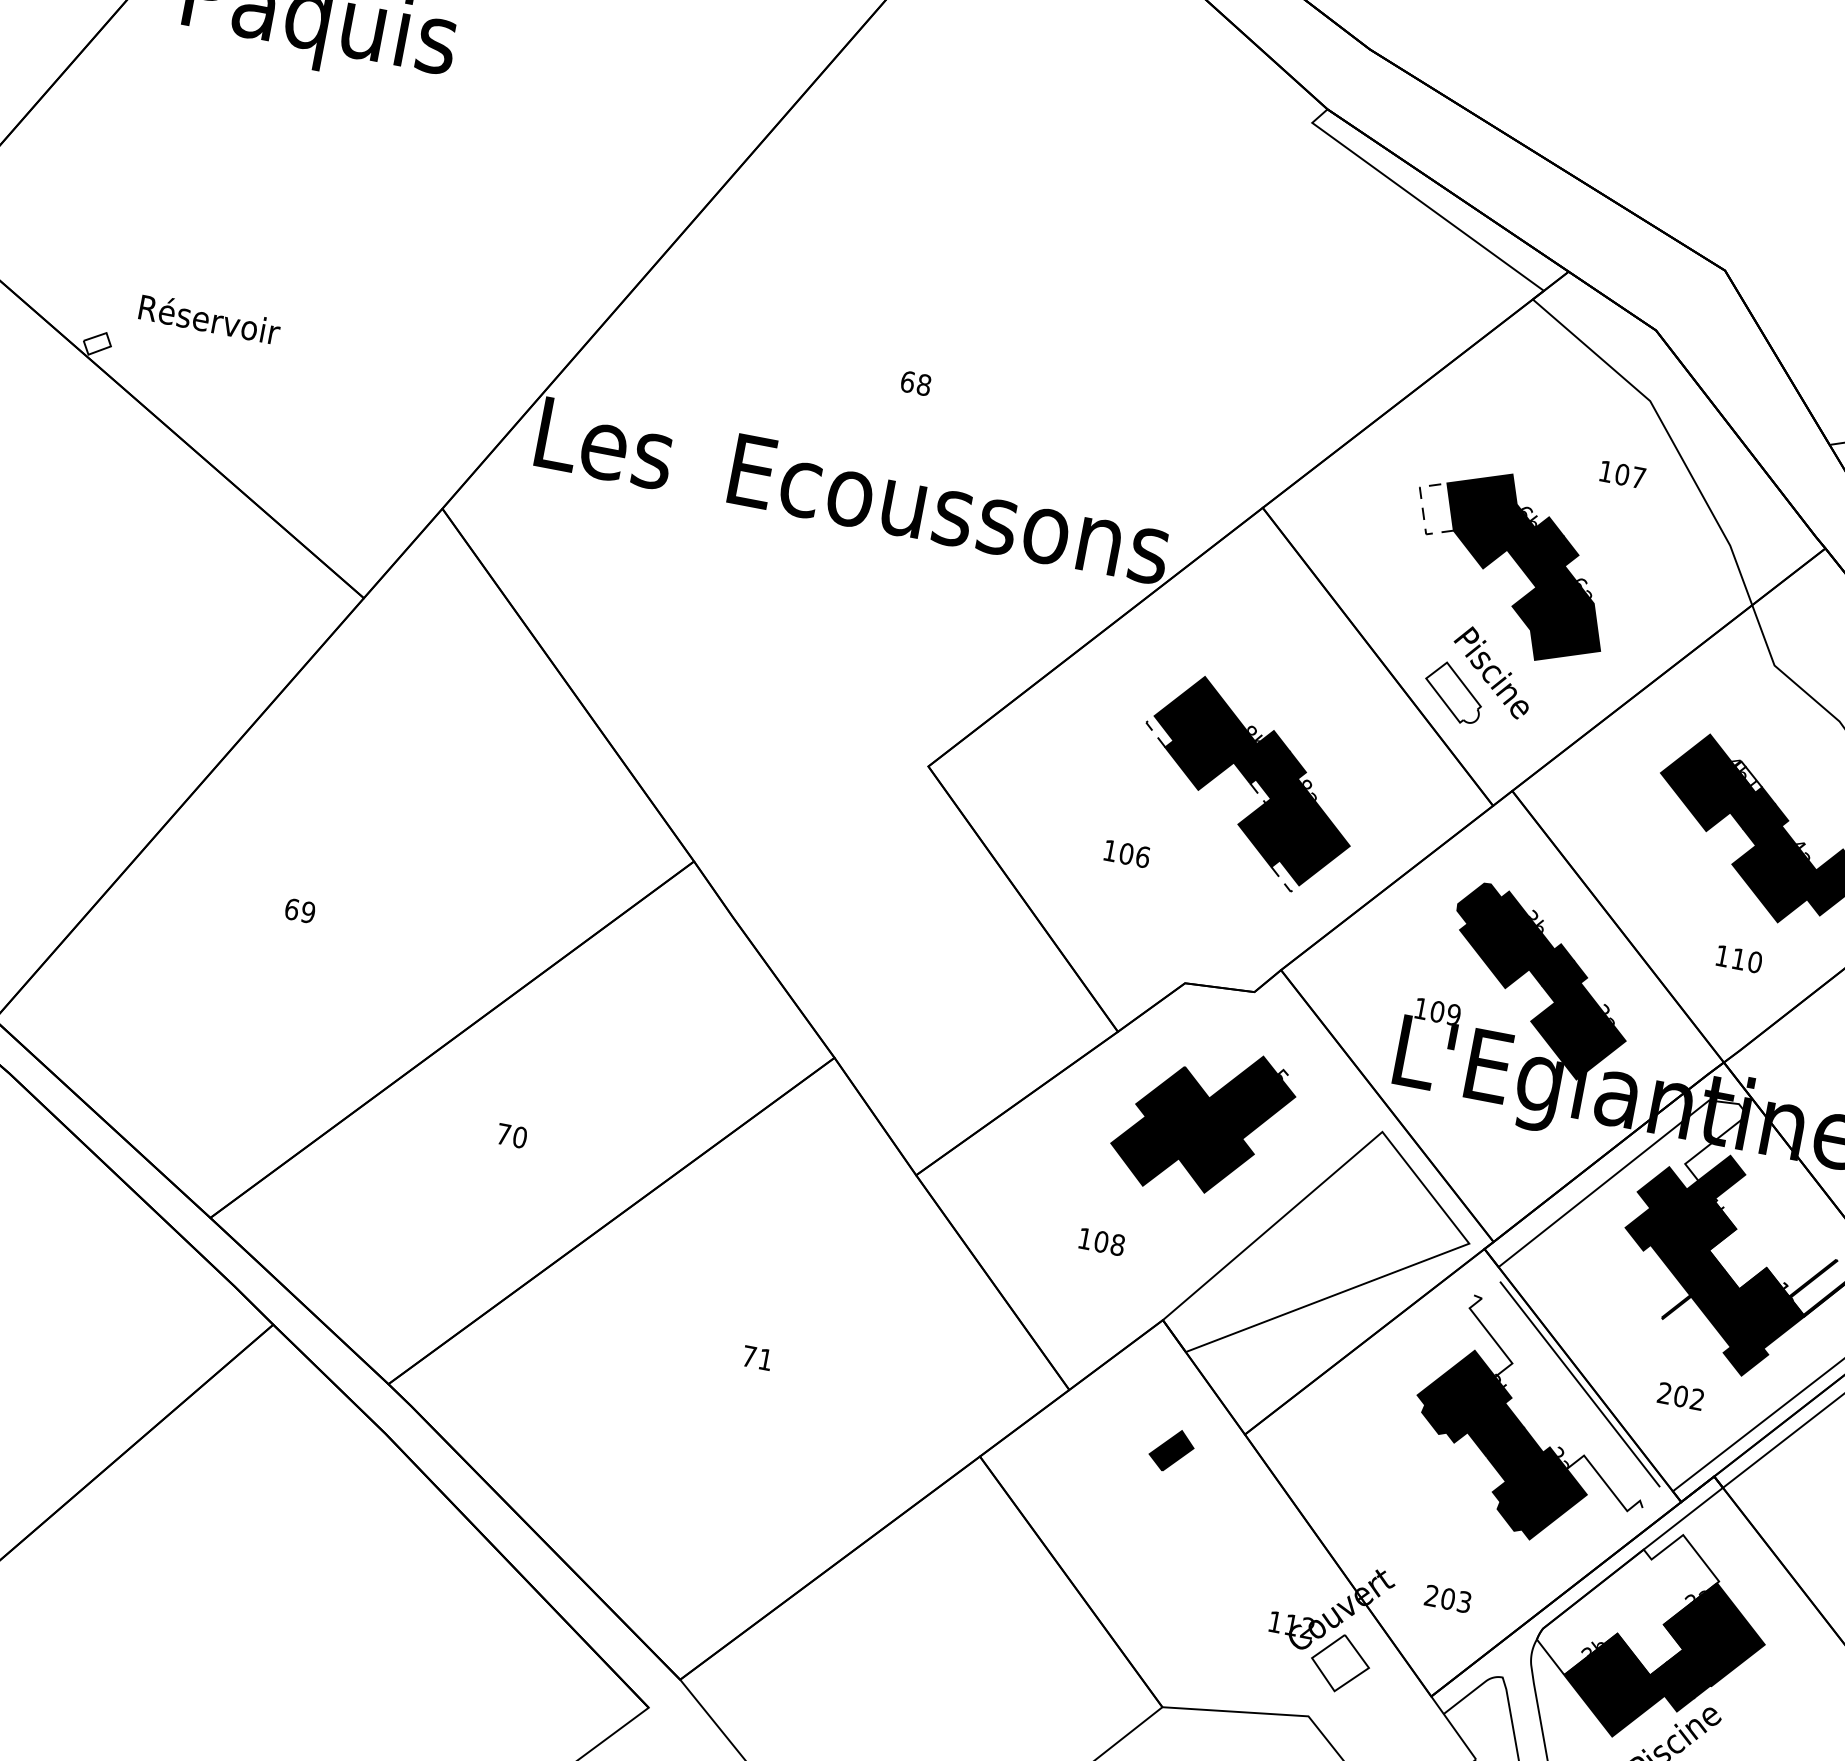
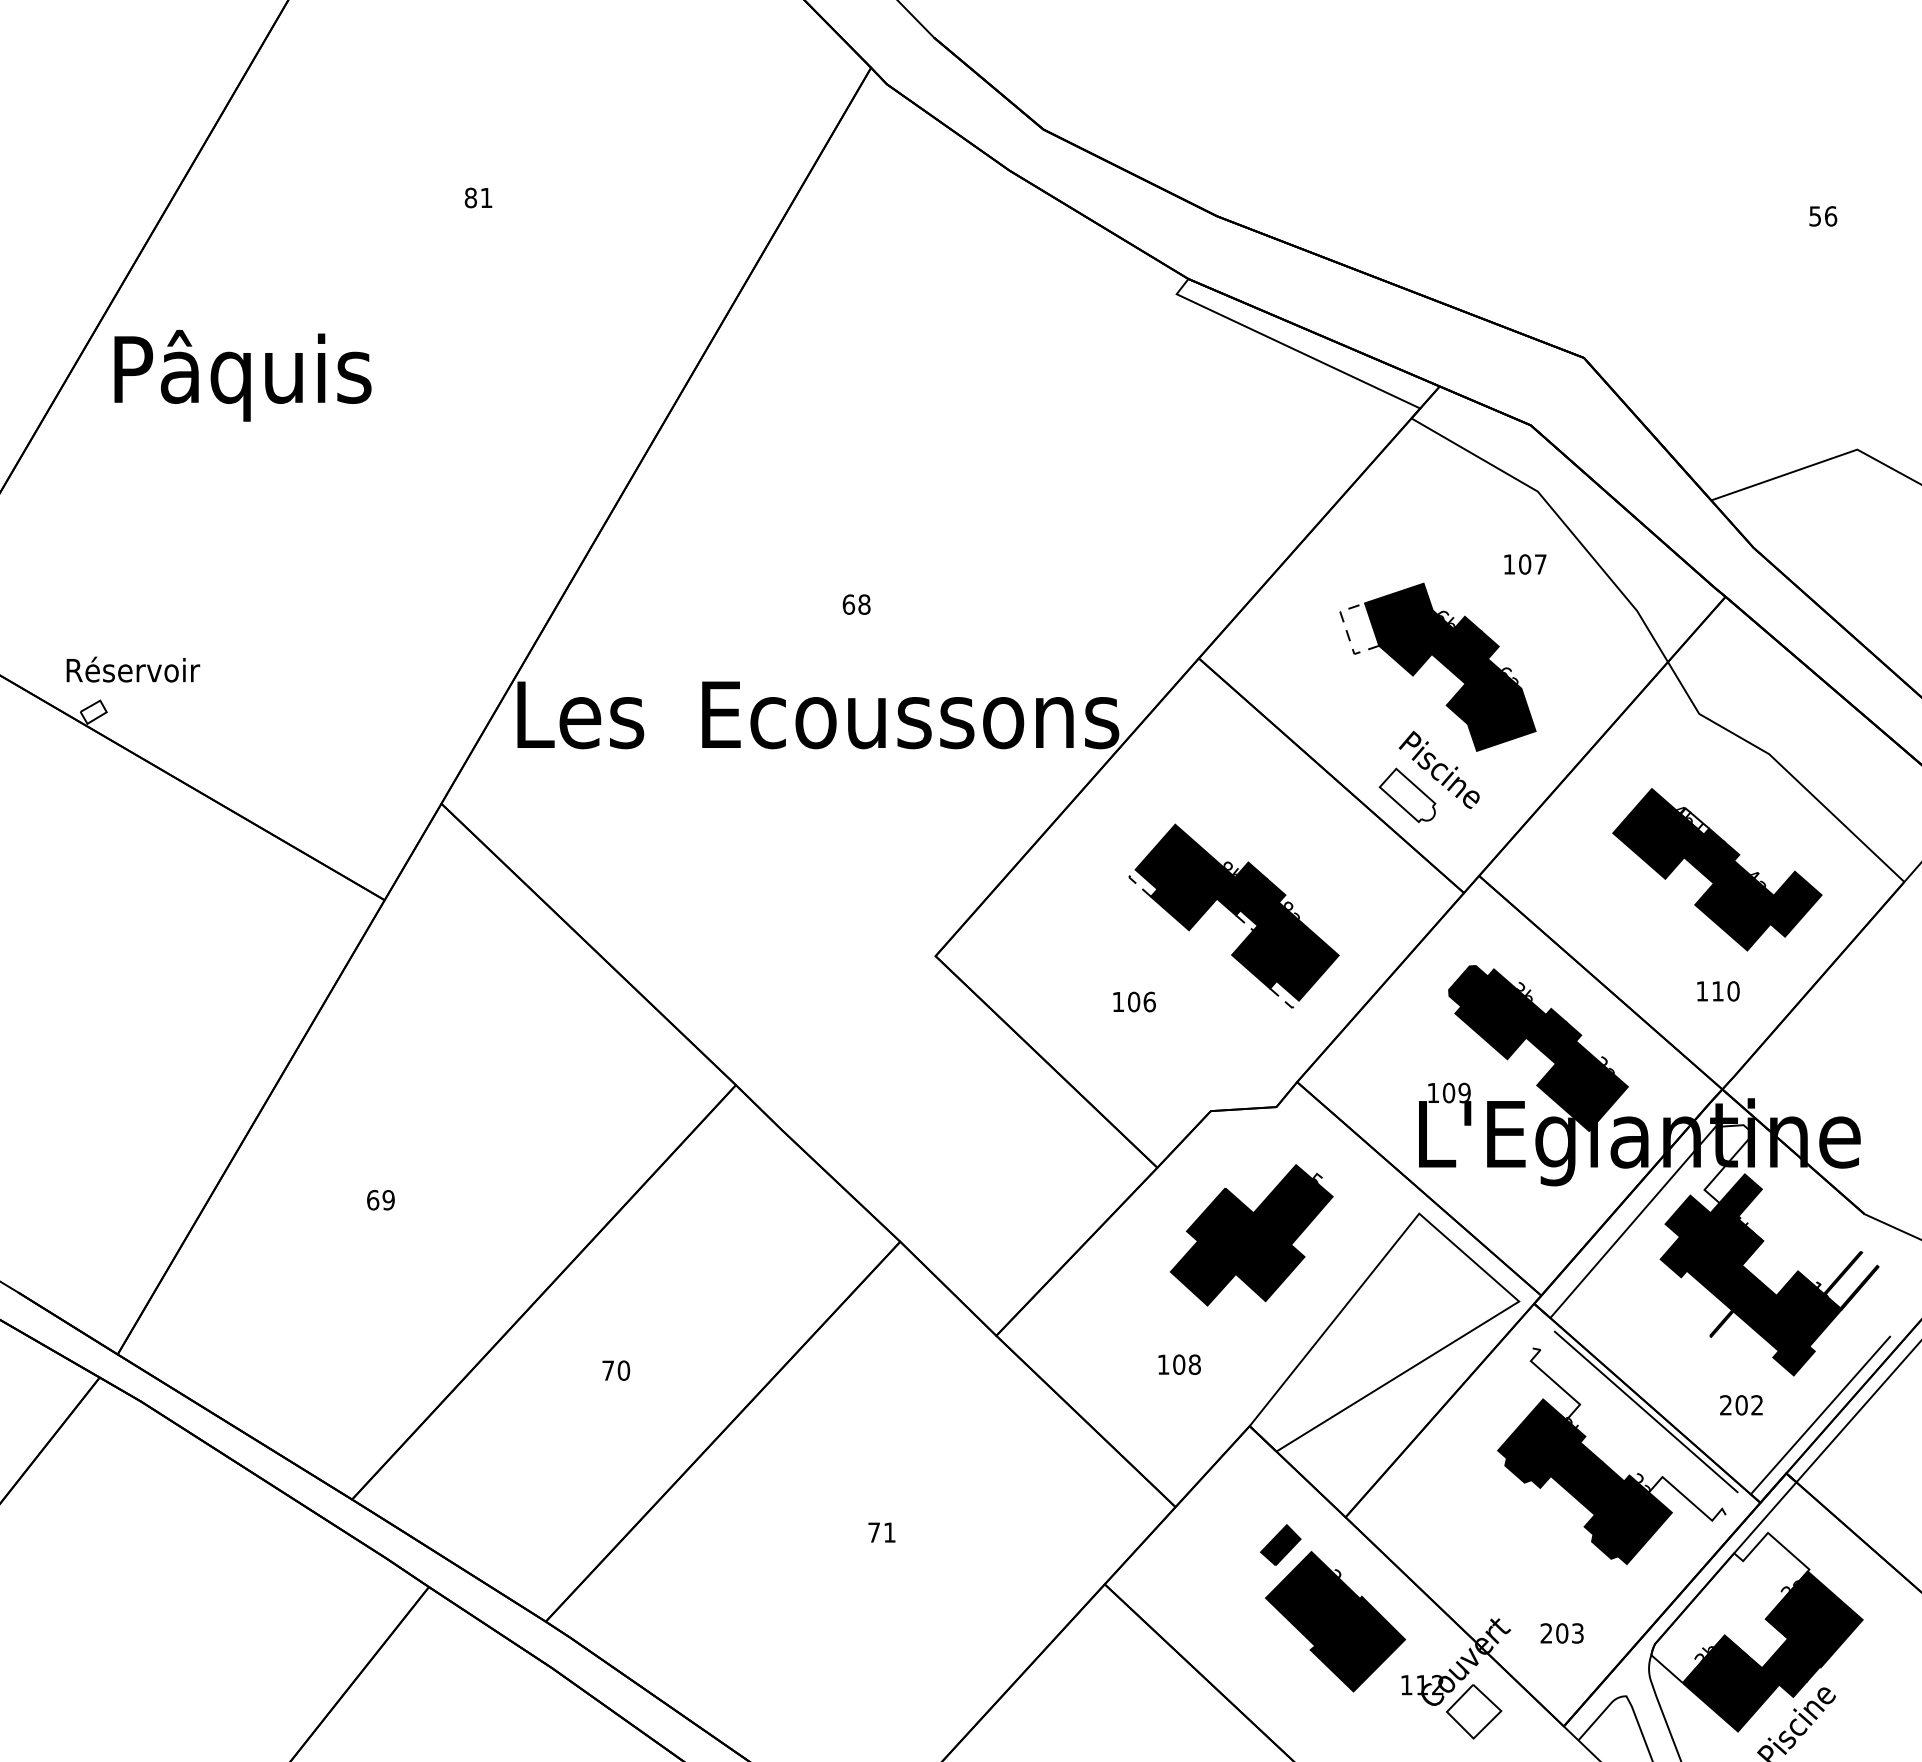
text: (210, 319) -> (133, 669), moved
part: (1213, 1541) -> (1335, 1621), added

